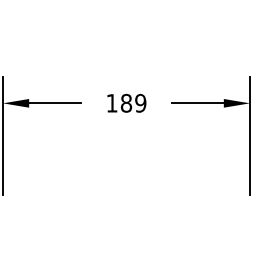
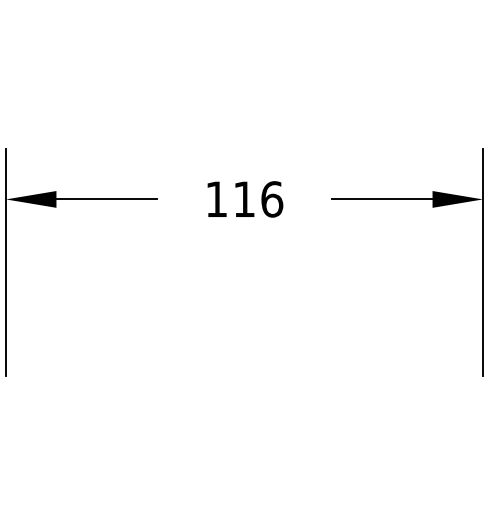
text: (133, 102) -> (258, 197), 189 -> 116

